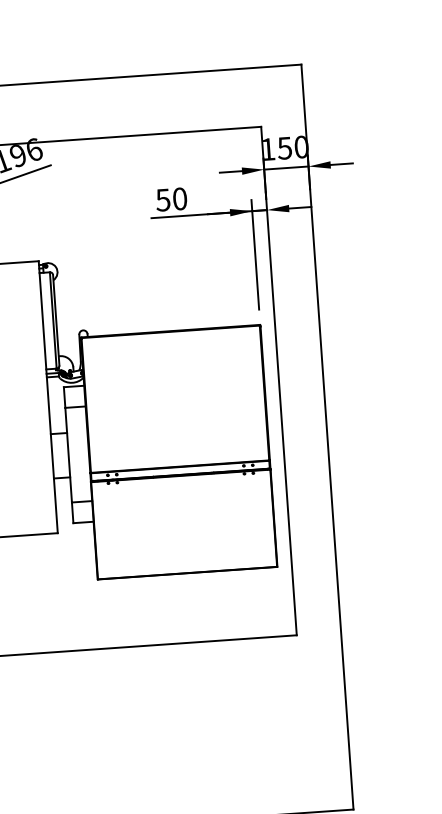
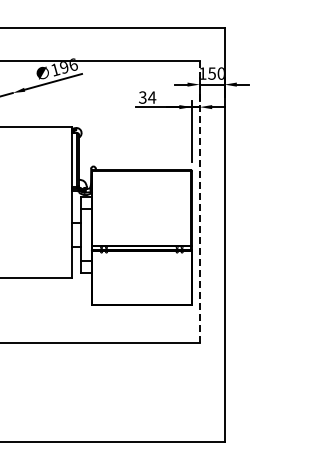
text: (171, 199) -> (147, 97), 50 -> 34
line: (278, 381) -> (199, 202), solid -> dashed

